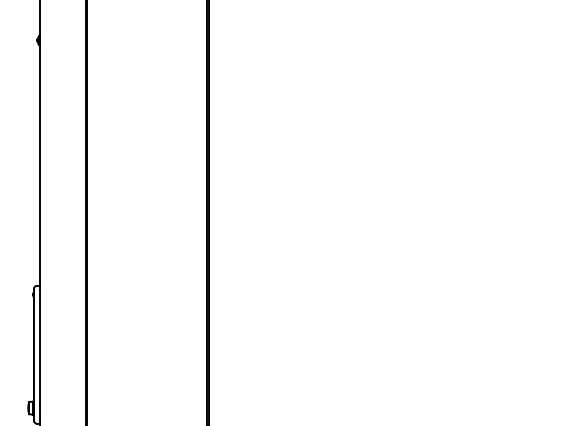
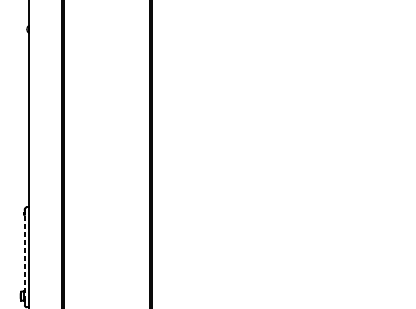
line: (34, 354) -> (25, 257), solid -> dashed

